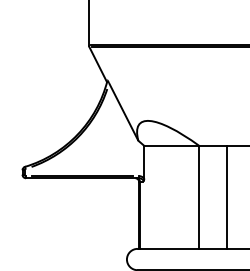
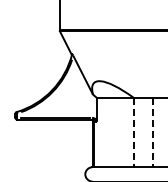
line: (198, 197) -> (133, 132), solid -> dashed
line: (226, 197) -> (152, 132), solid -> dashed

